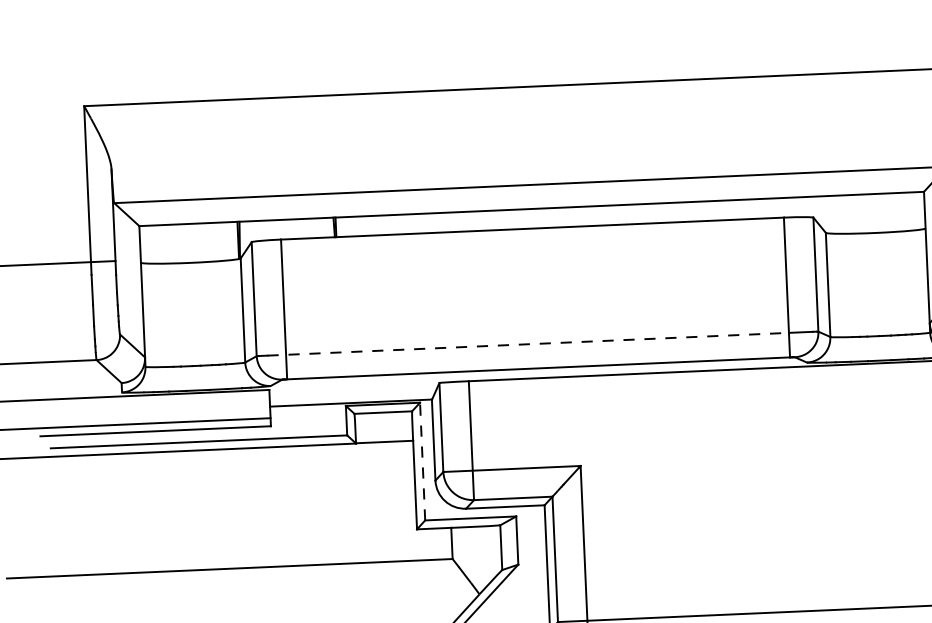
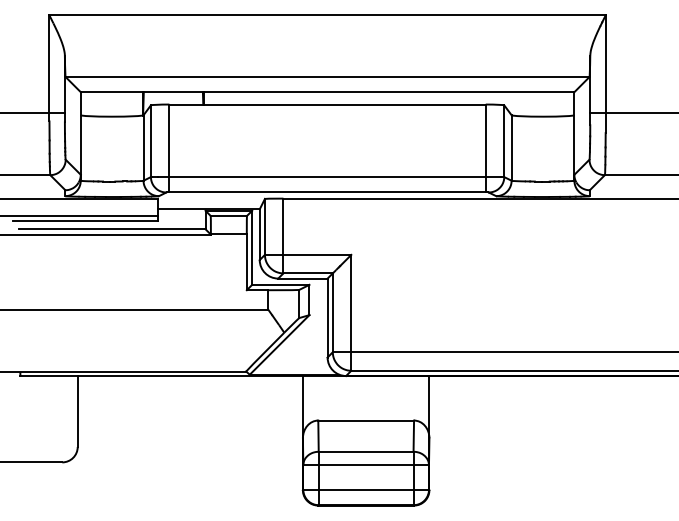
line: (527, 345) -> (321, 177), dashed -> solid
line: (423, 461) -> (252, 247), dashed -> solid

